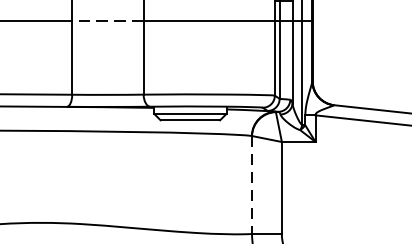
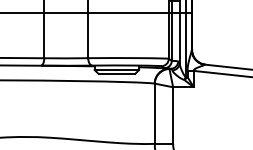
line: (108, 21) -> (66, 13), dashed -> solid
line: (251, 186) -> (154, 114), dashed -> solid

